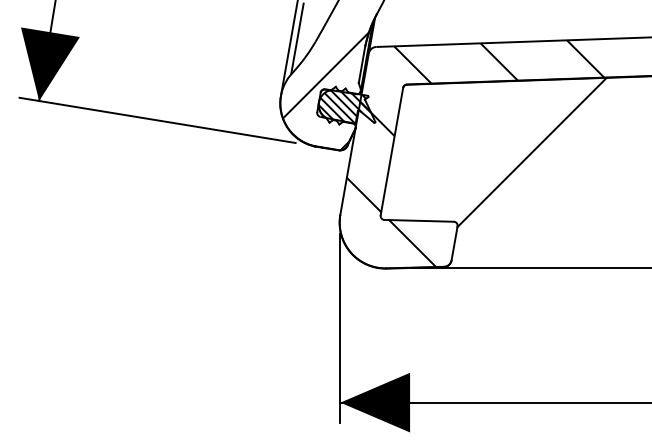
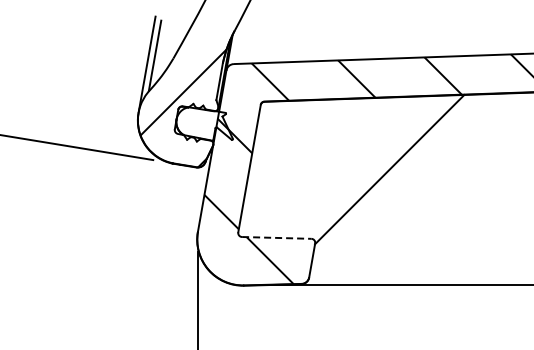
hatch: (344, 106) -> (202, 123), removed
line: (419, 220) -> (277, 237), solid -> dashed

